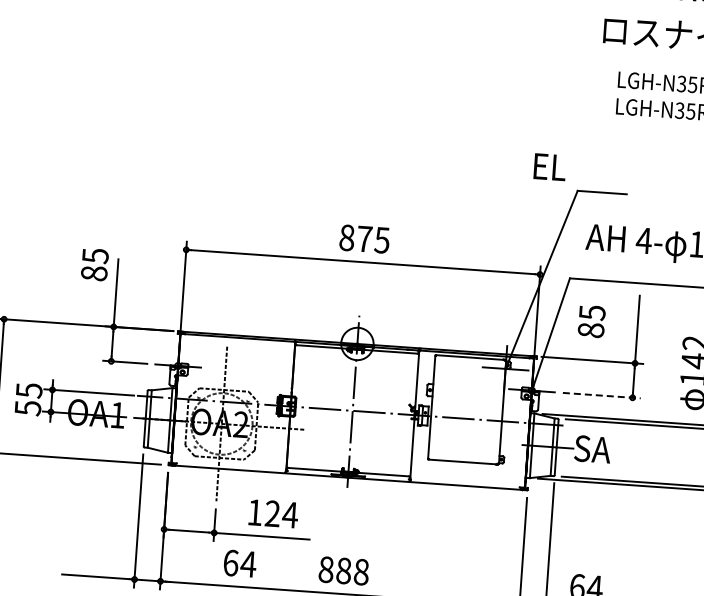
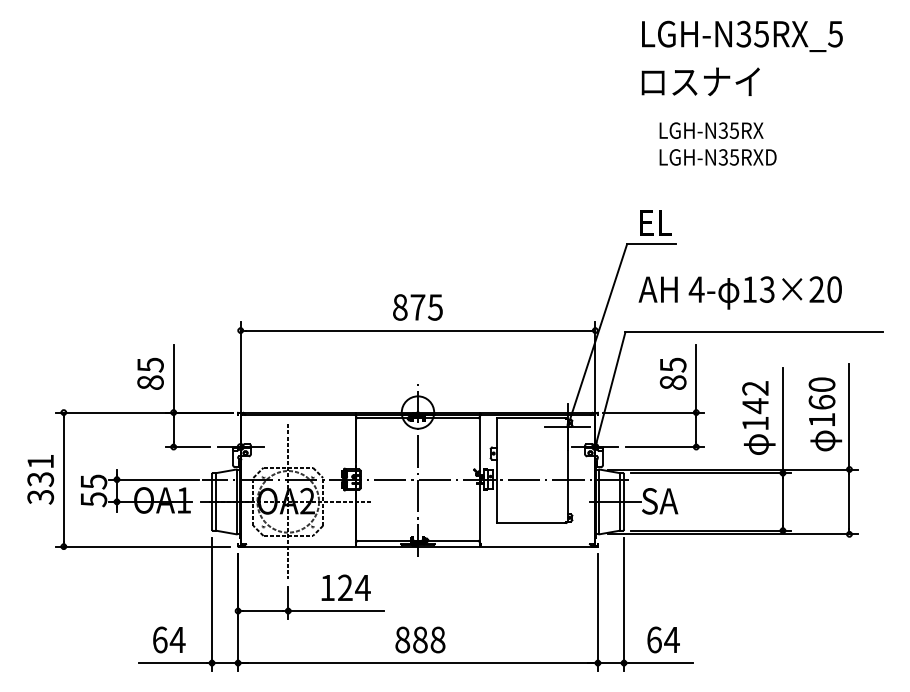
text: (549, 166) -> (655, 222), moved
text: (94, 264) -> (150, 373), moved
text: (591, 321) -> (672, 373), moved
line: (601, 396) -> (665, 447), dashed -> solid
text: (240, 563) -> (169, 639), moved

